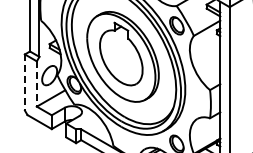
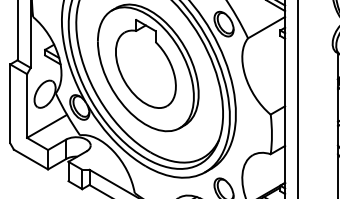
line: (24, 83) -> (9, 105), dashed -> solid
line: (36, 84) -> (26, 106), dashed -> solid

